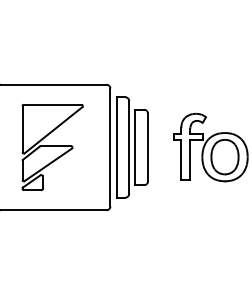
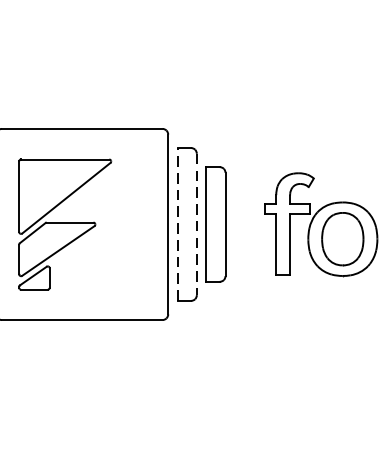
line: (116, 146) -> (177, 222), solid -> dashed
part: (52, 147) -> (64, 224), moved
line: (129, 147) -> (197, 224), solid -> dashed

